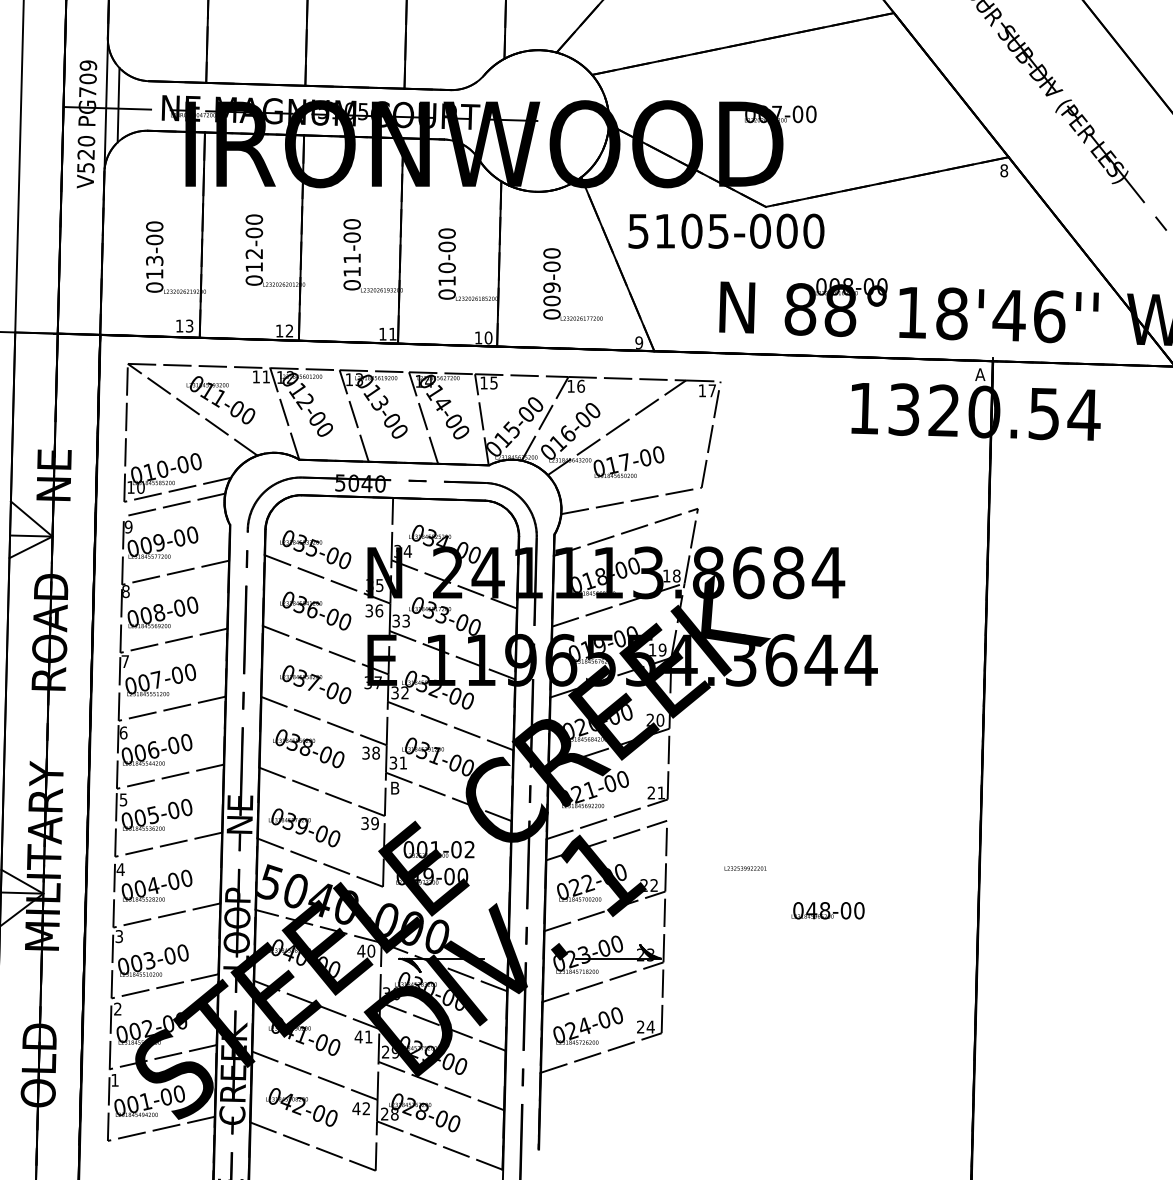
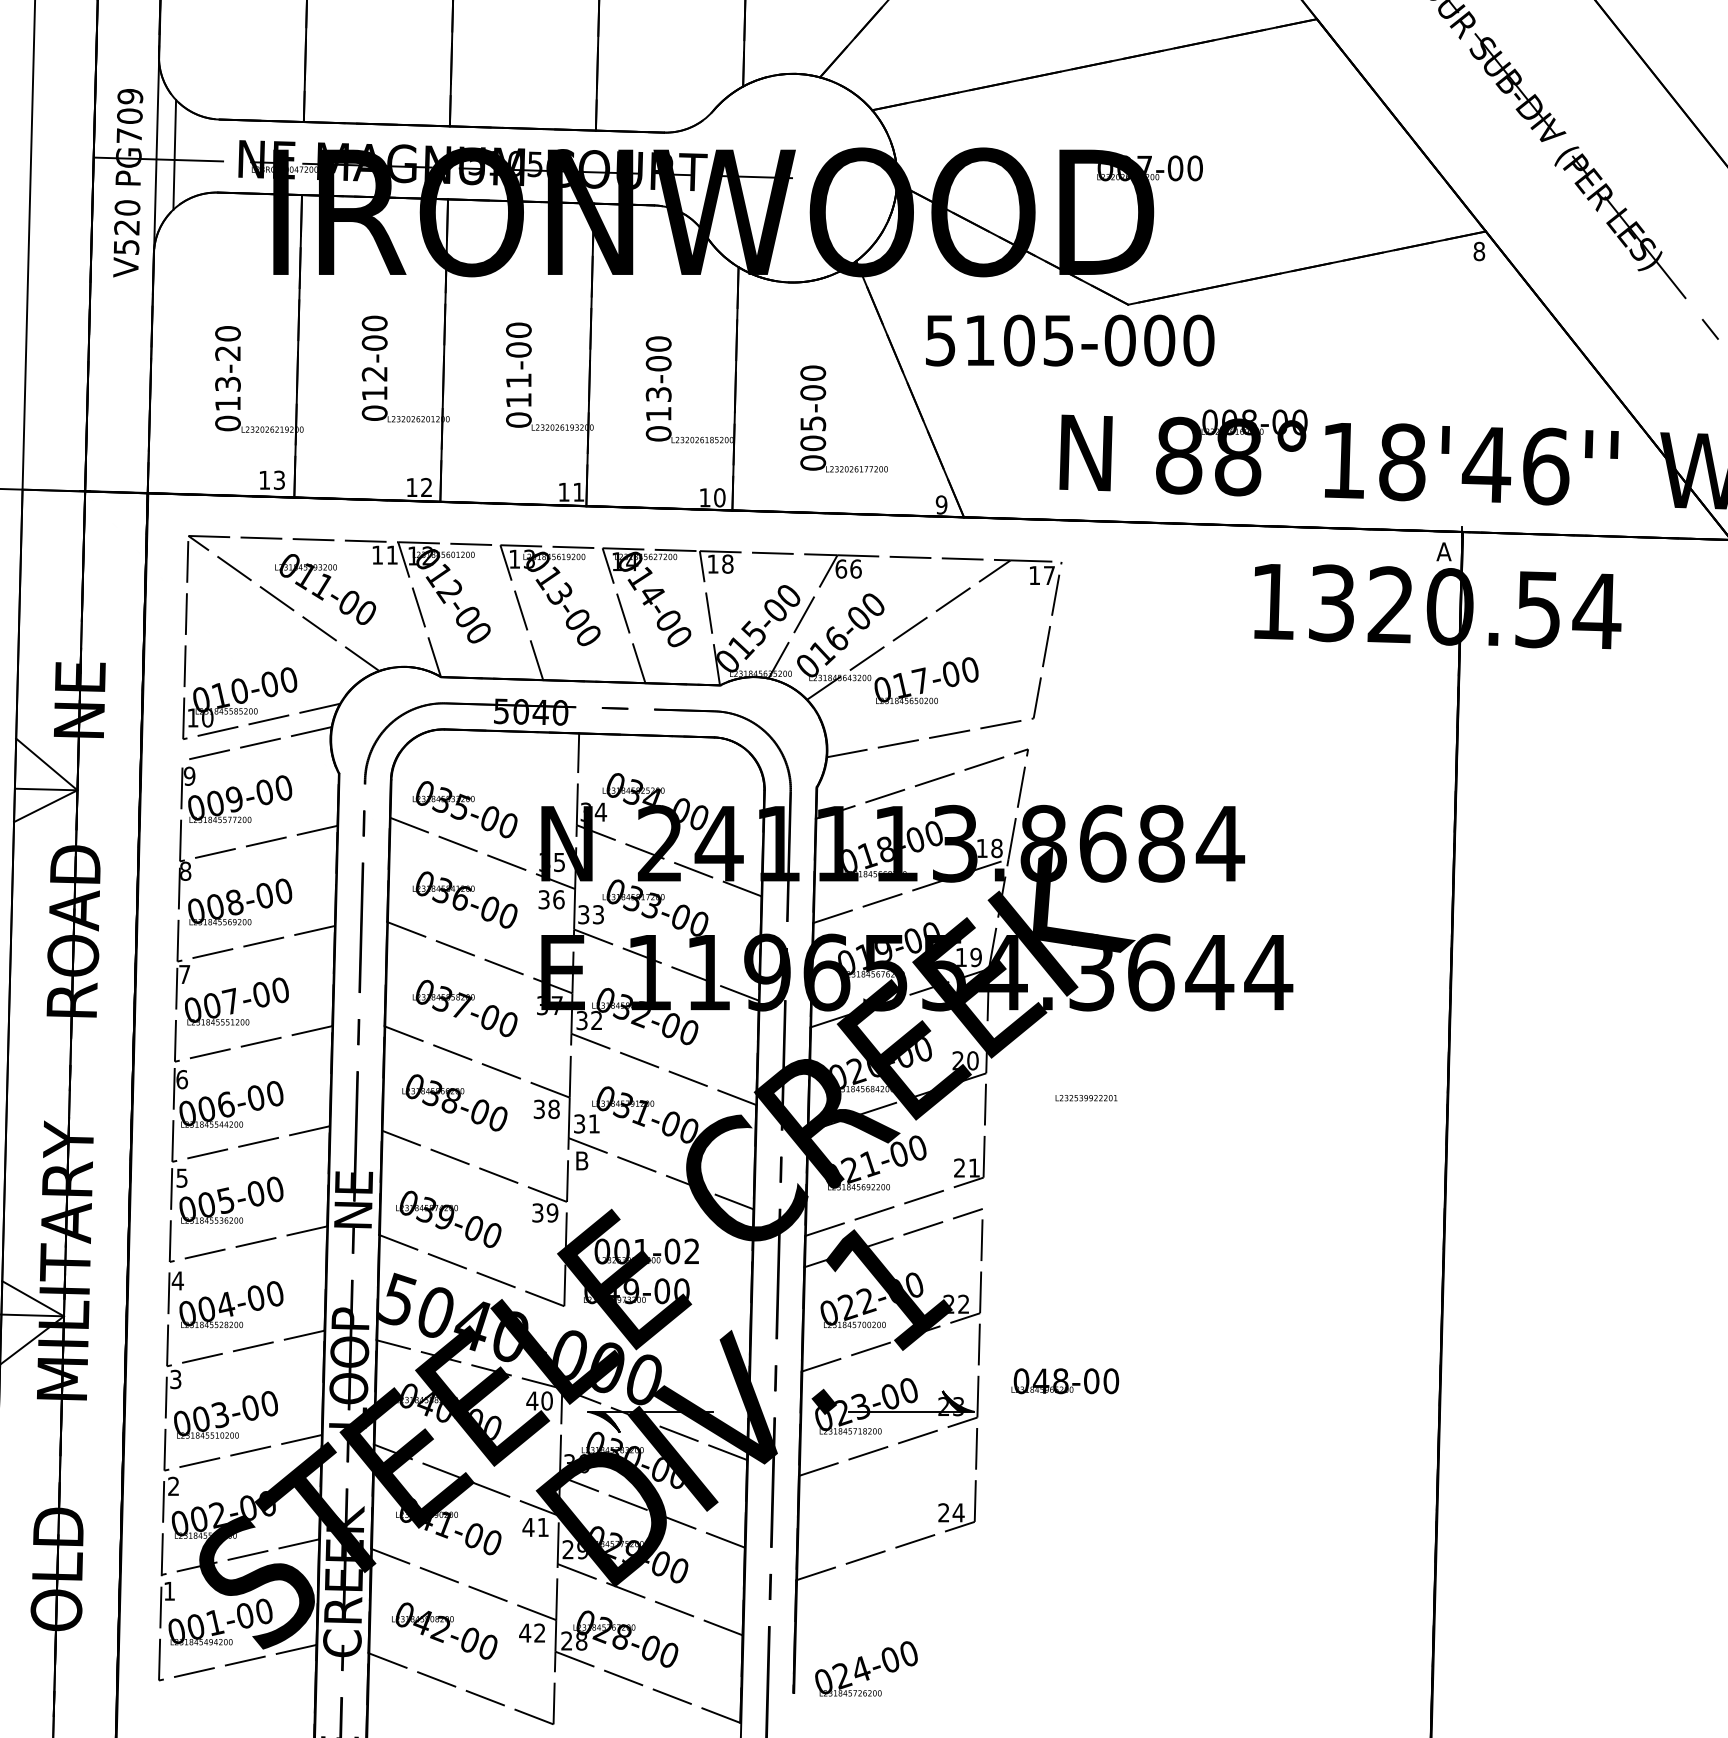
text: (154, 239) -> (227, 352), 013-00 -> 013-20
text: (446, 267) -> (657, 393), 010-00 -> 013-00
text: (551, 287) -> (812, 423), 009-00 -> 005-00
text: (493, 382) -> (727, 563), 15 -> 18
text: (571, 385) -> (841, 567), 16 -> 66
text: (745, 868) -> (1086, 1098), moved
text: (827, 910) -> (1064, 1380), moved
text: (587, 1025) -> (865, 1668), moved

